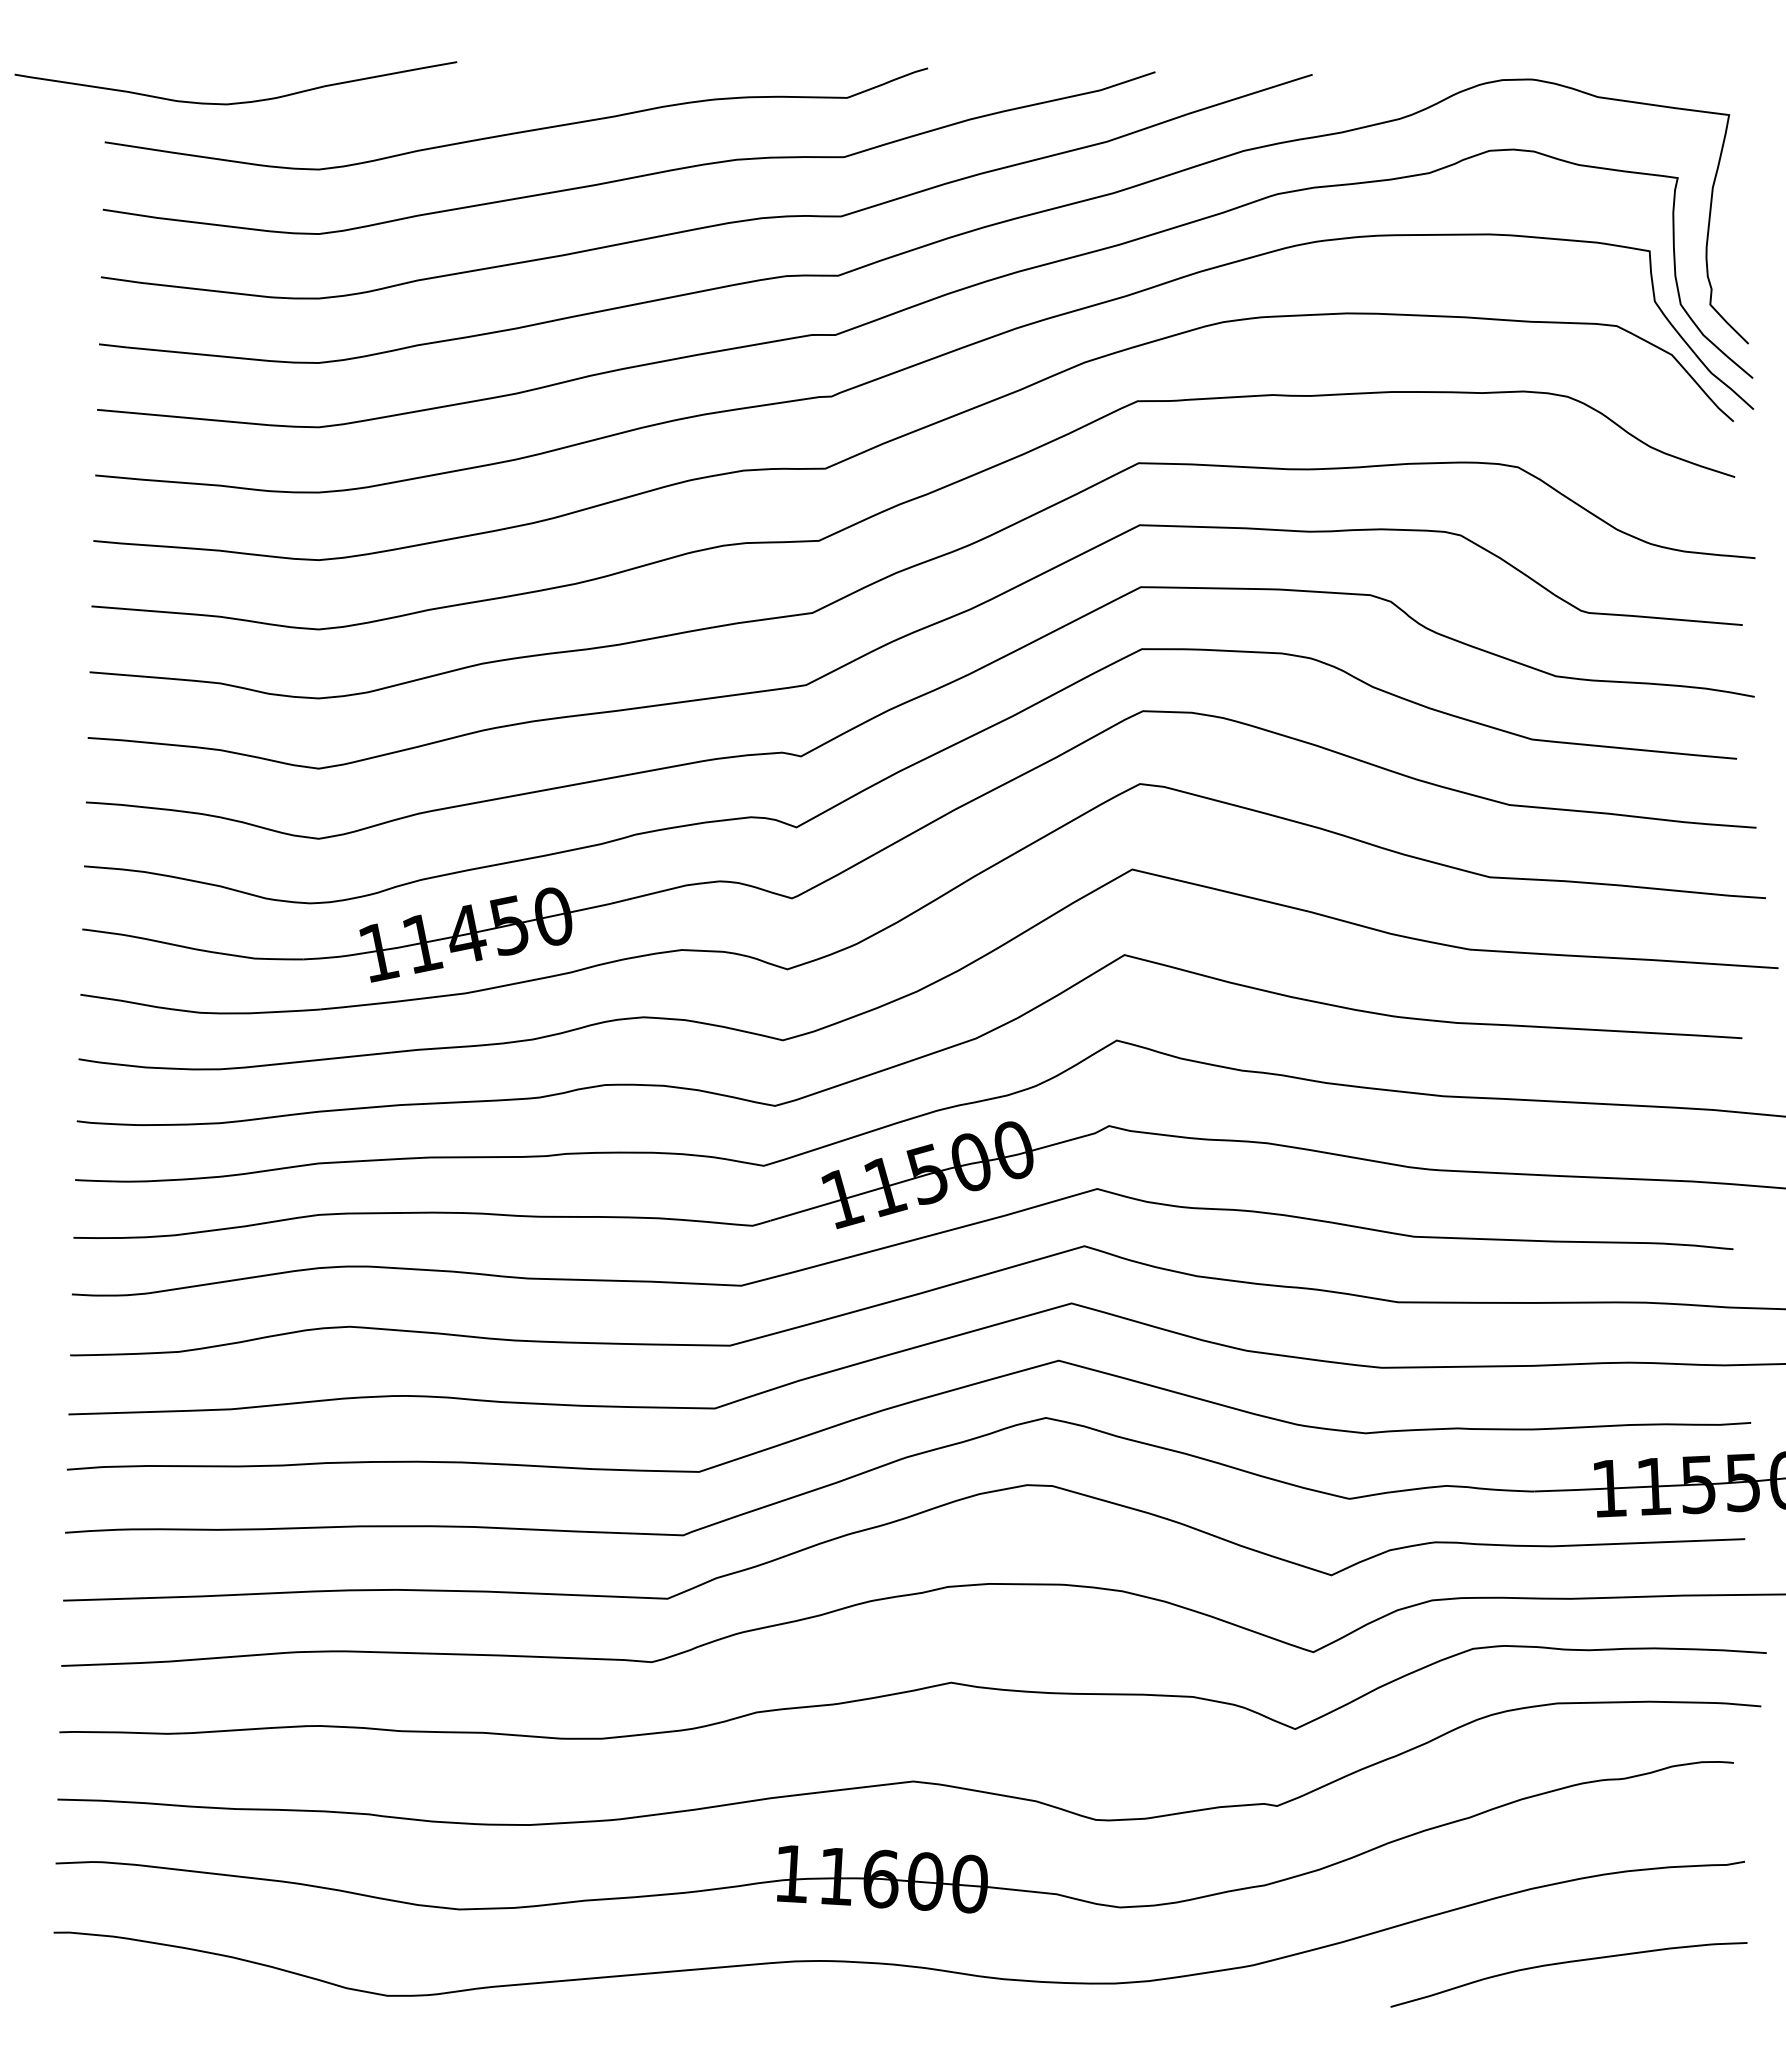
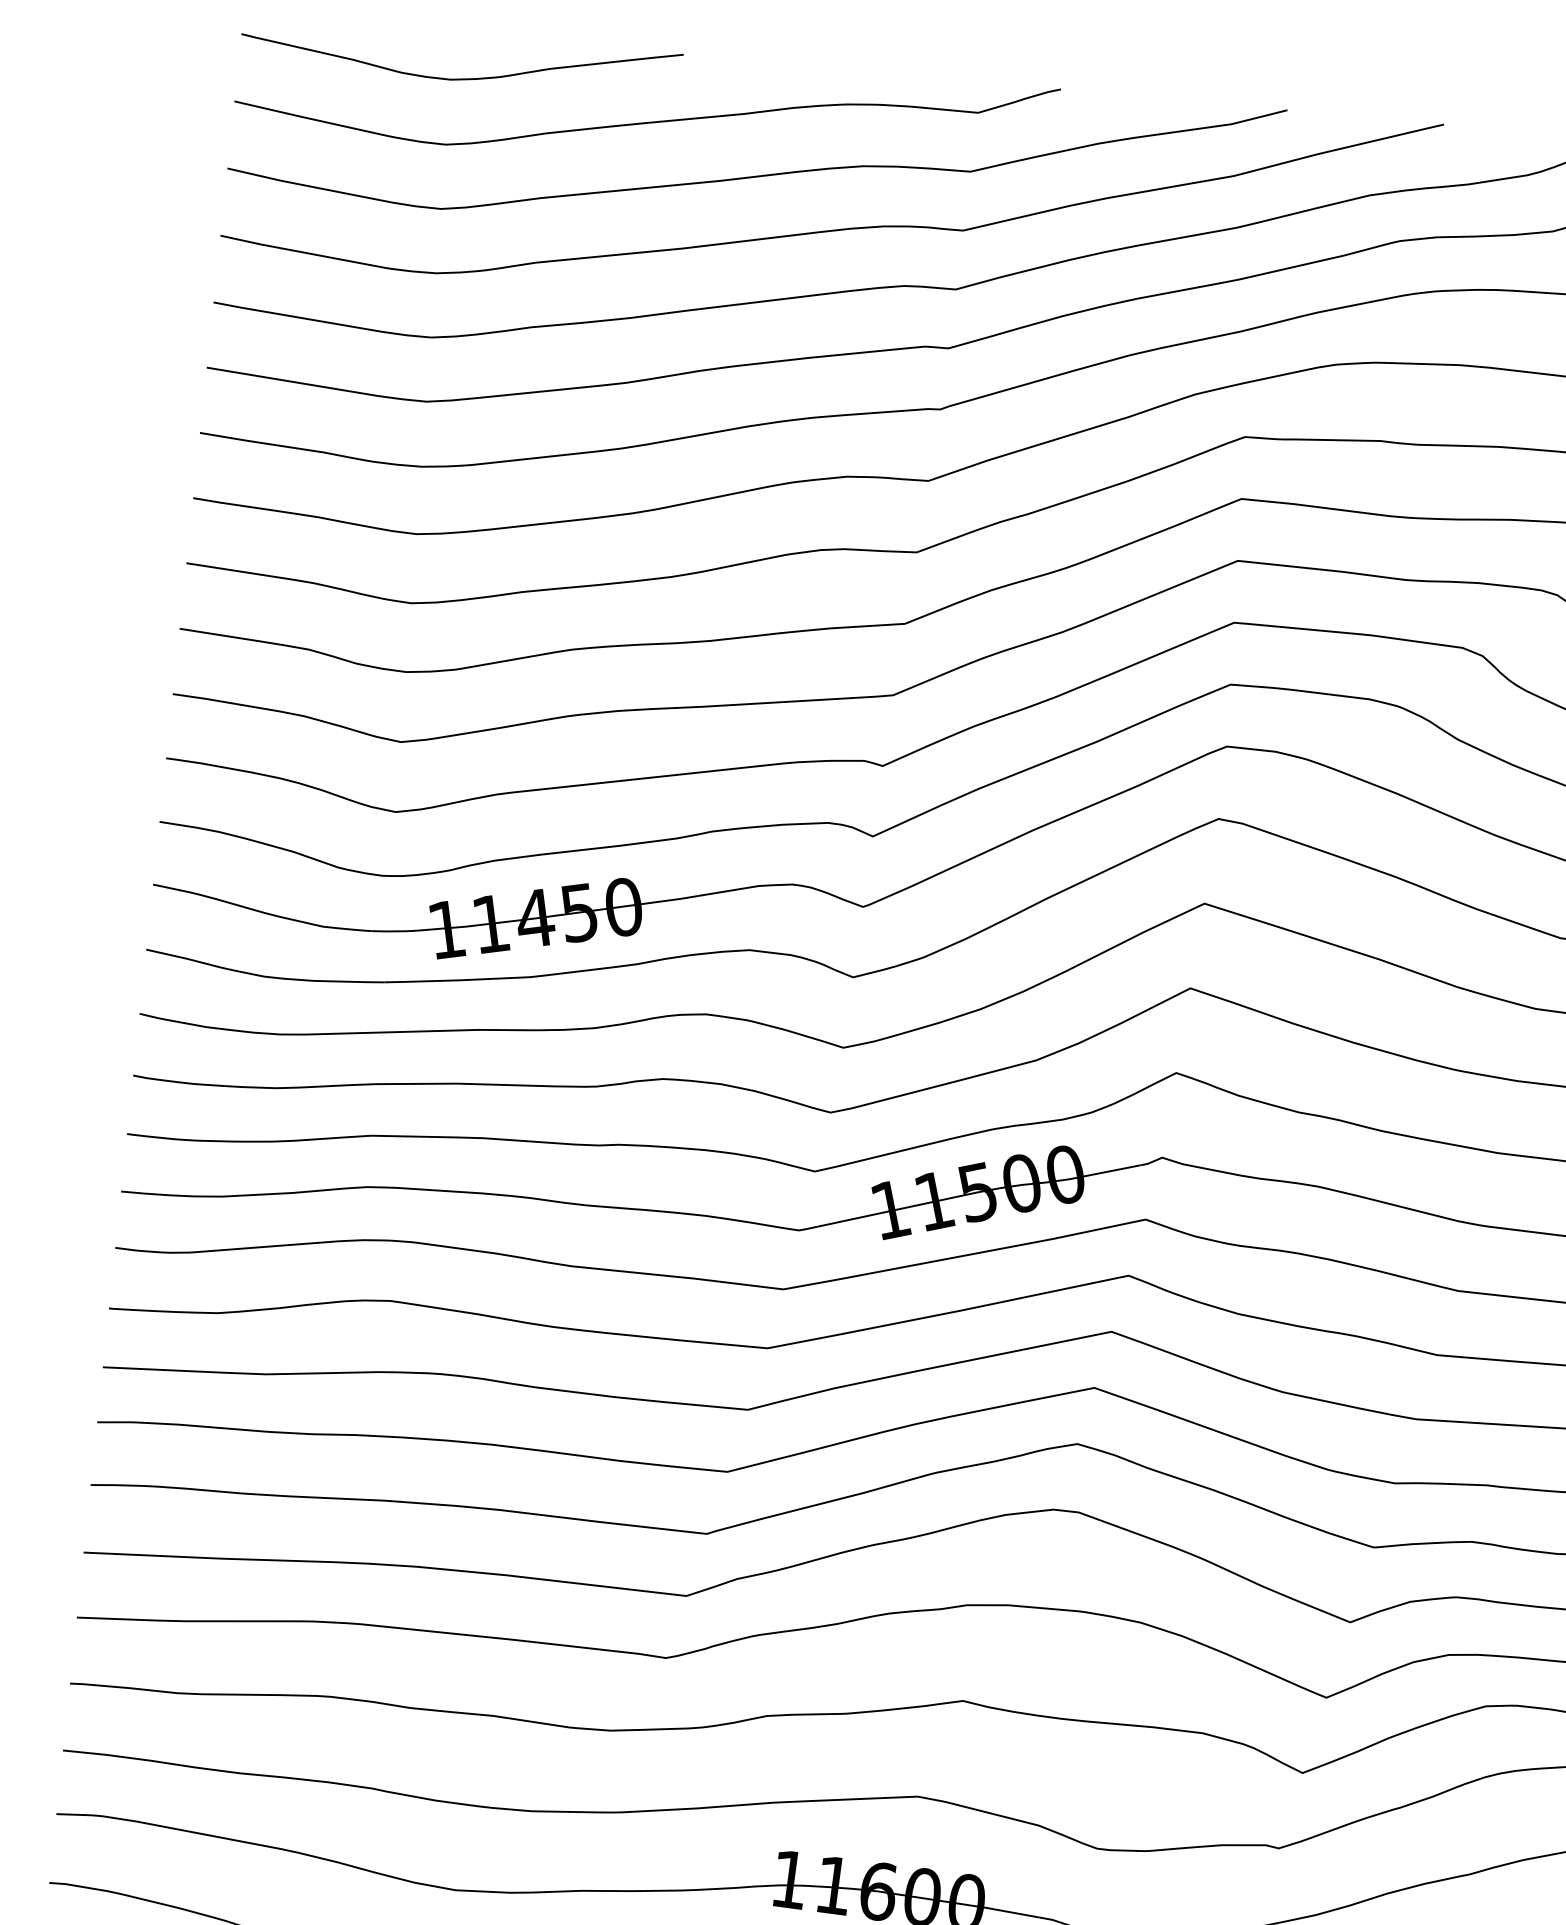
curve: (235, 102) -> (459, 78), moved

